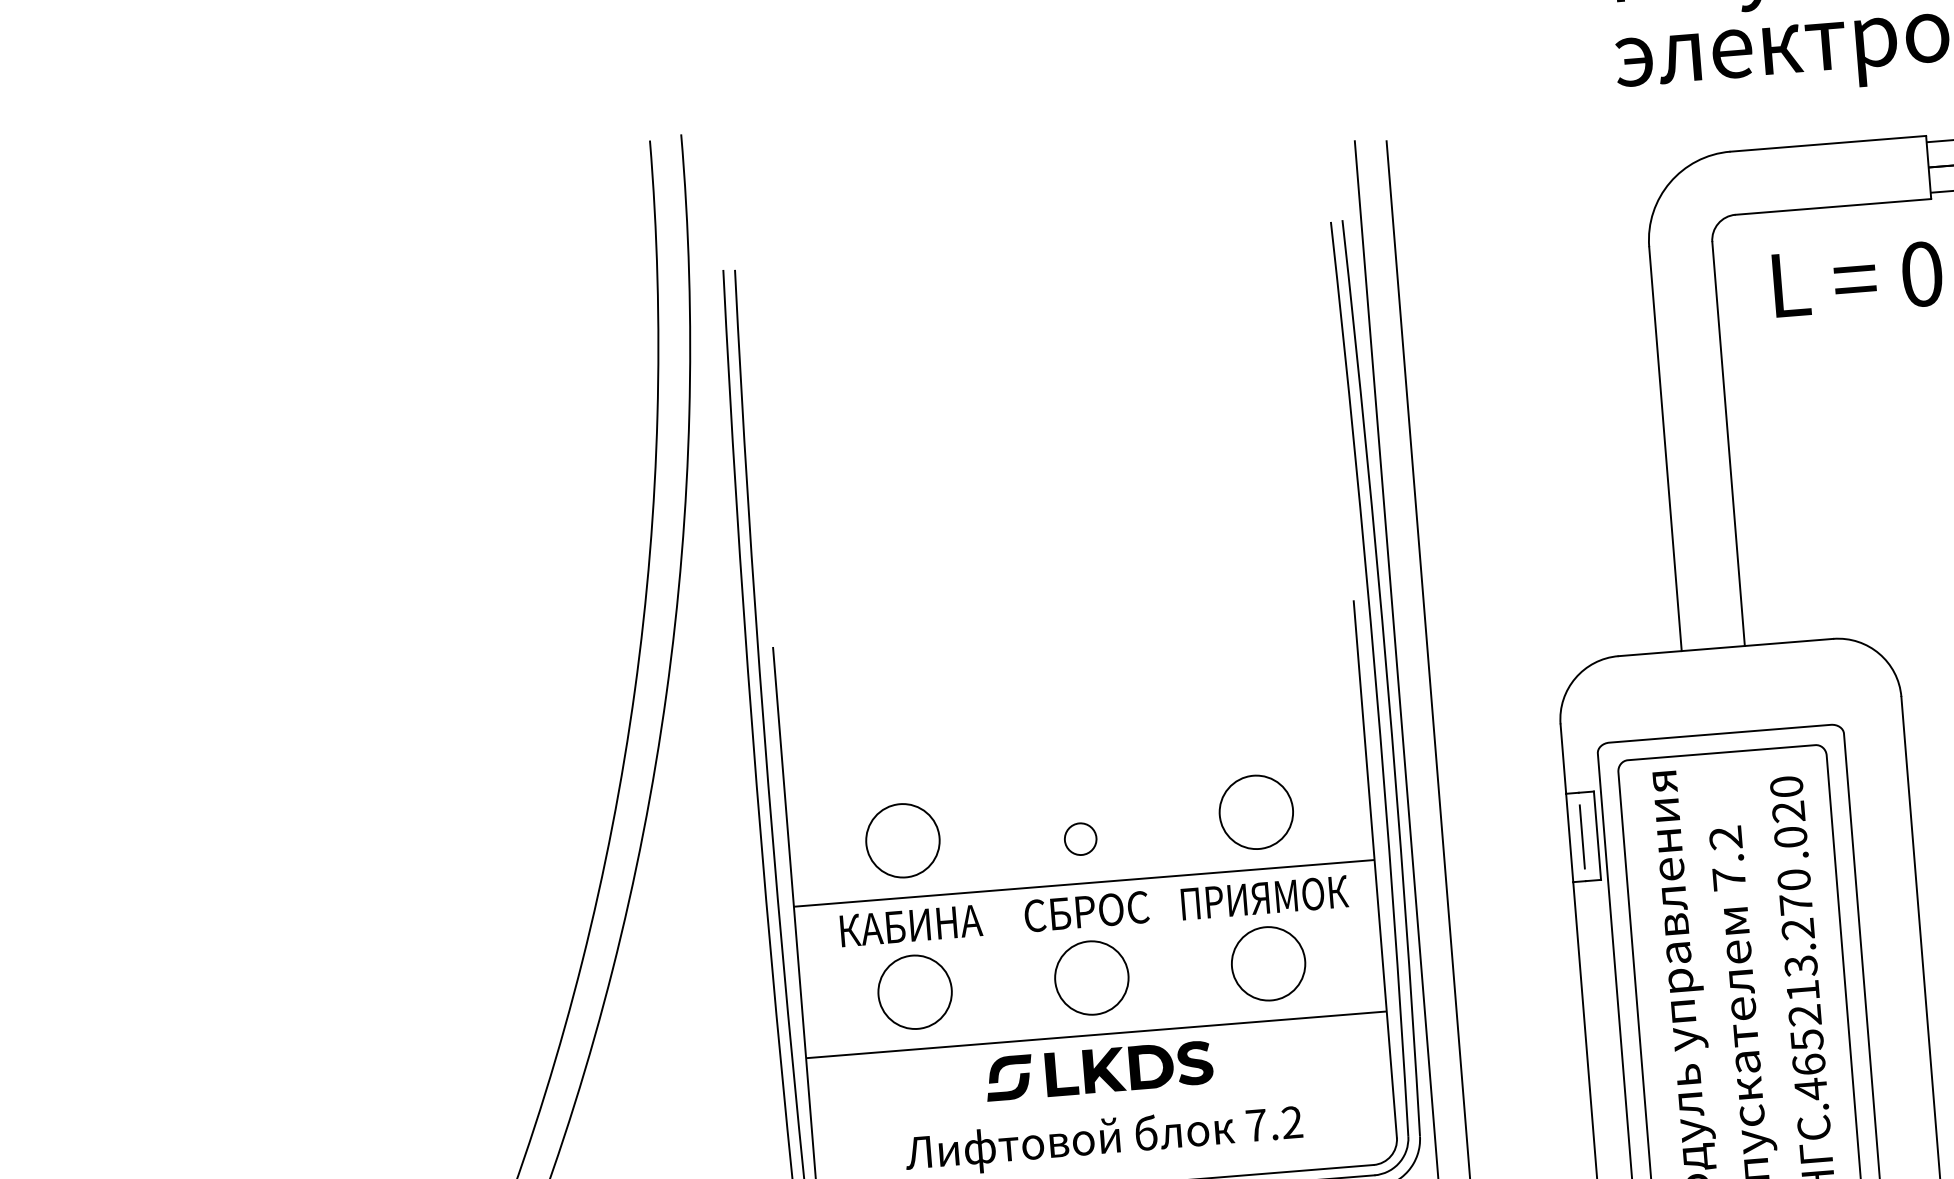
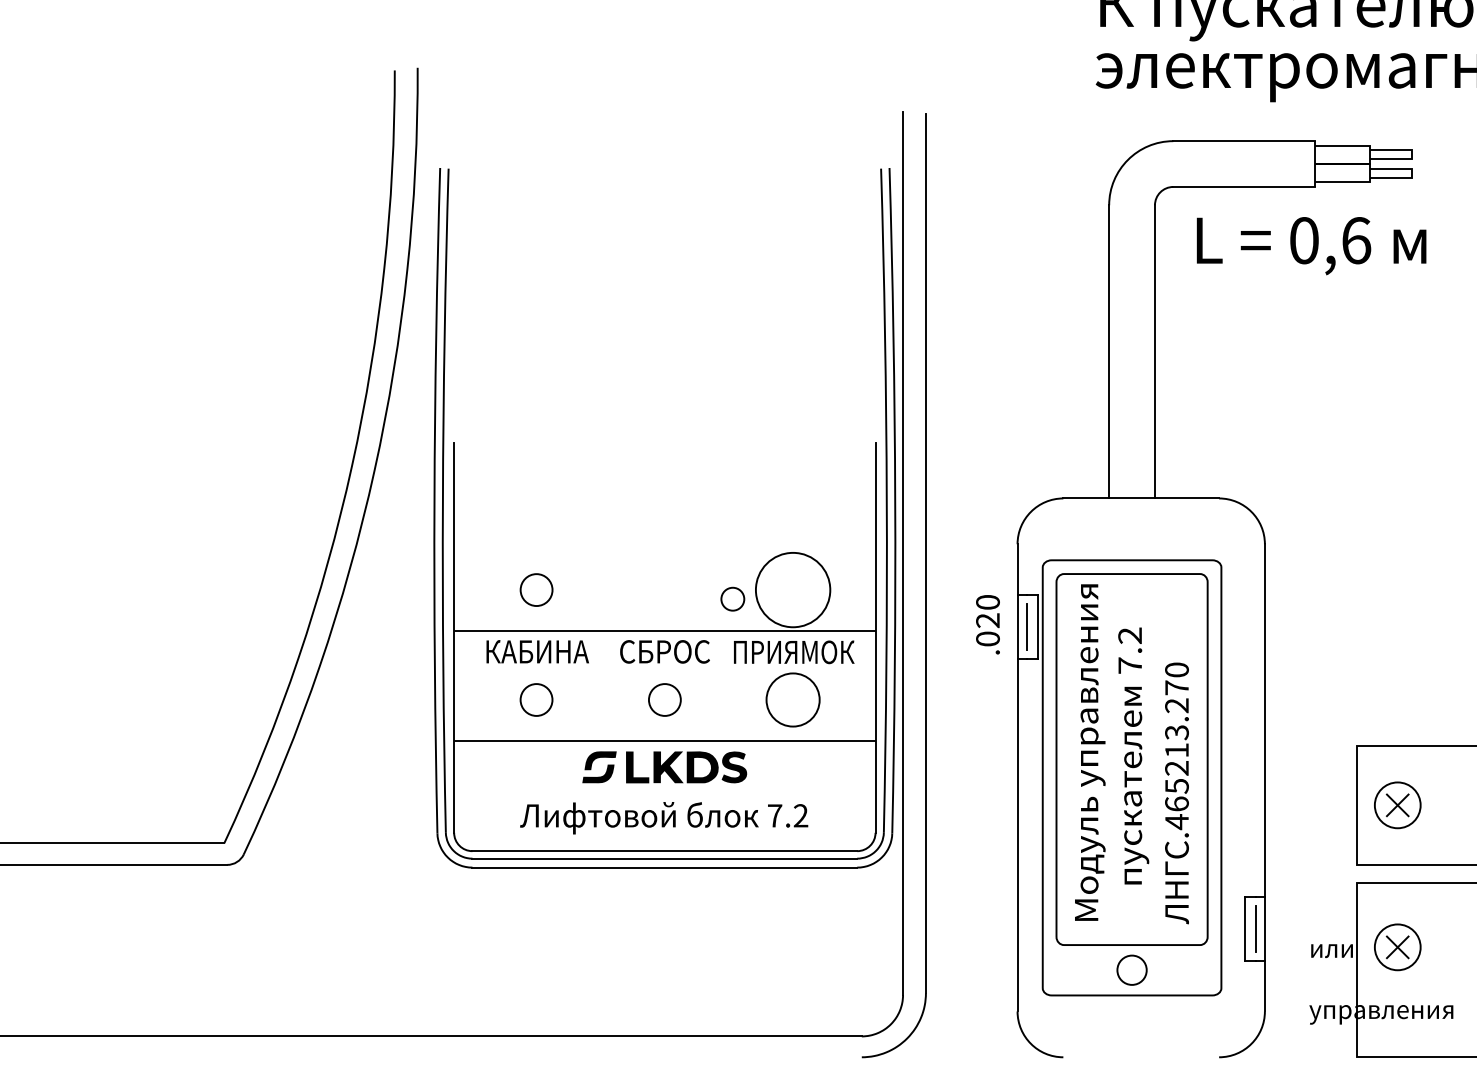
circle: (1255, 811) -> (792, 589), size x1.4
text: (1788, 817) -> (987, 624), moved
circle: (1080, 838) -> (732, 598), moved
circle: (902, 840) -> (536, 589), size x0.6
circle: (1091, 977) -> (664, 699), size x0.6
circle: (914, 991) -> (536, 699), size x0.6

